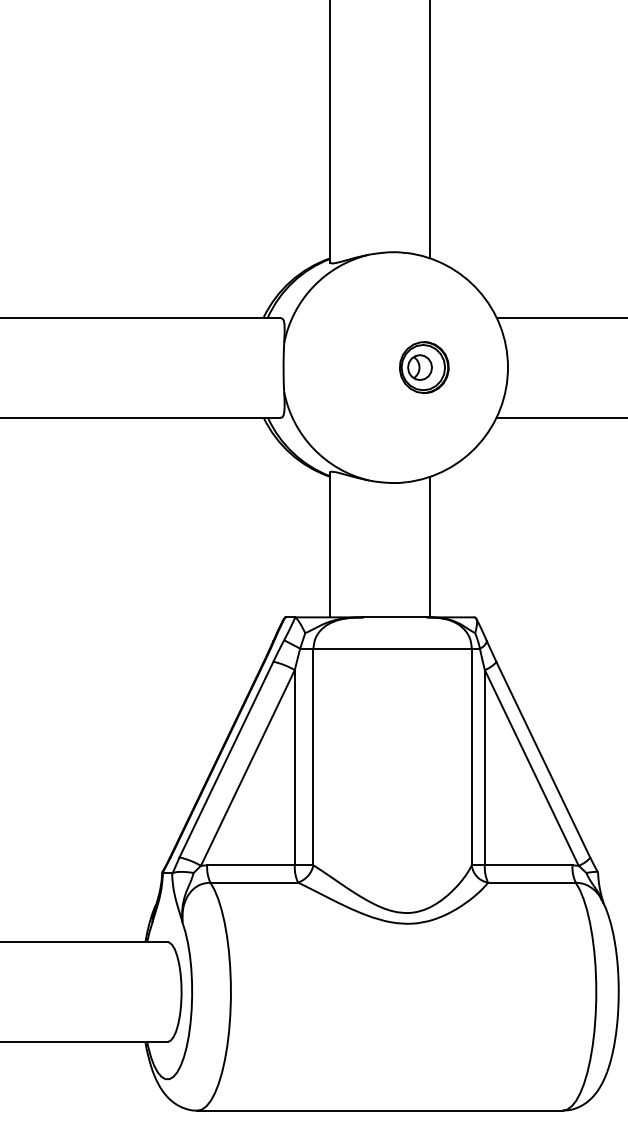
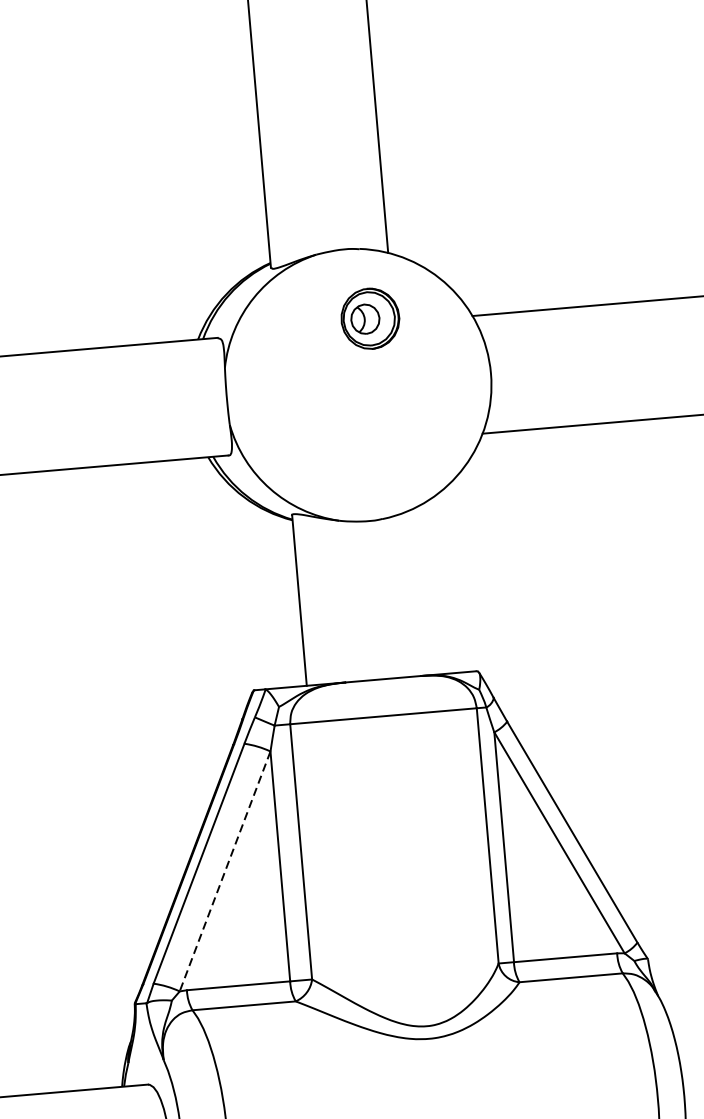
part: (424, 367) -> (370, 318), moved
line: (430, 546) -> (417, 592), removed
line: (247, 767) -> (224, 870), solid -> dashed

